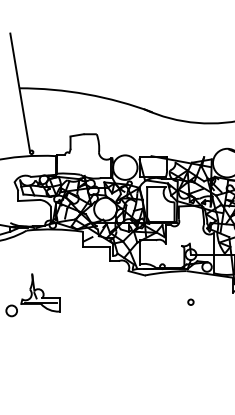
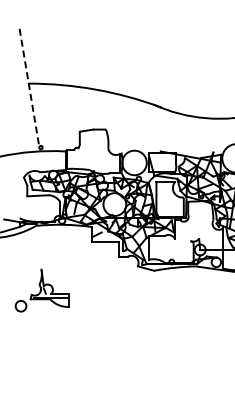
line: (20, 92) -> (29, 87), solid -> dashed
circle: (190, 301) -> (199, 296), removed

